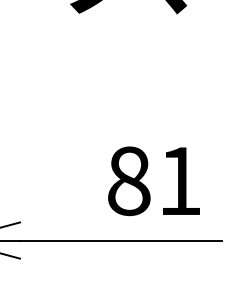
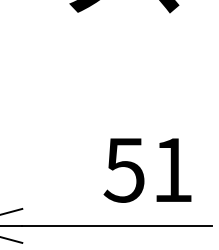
text: (128, 181) -> (124, 170), 81 -> 51

